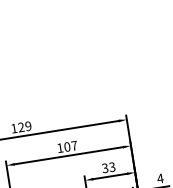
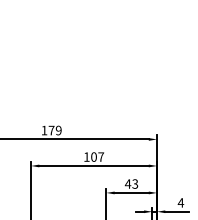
text: (21, 127) -> (51, 130), 129 -> 179
text: (104, 167) -> (127, 183), 33 -> 43

